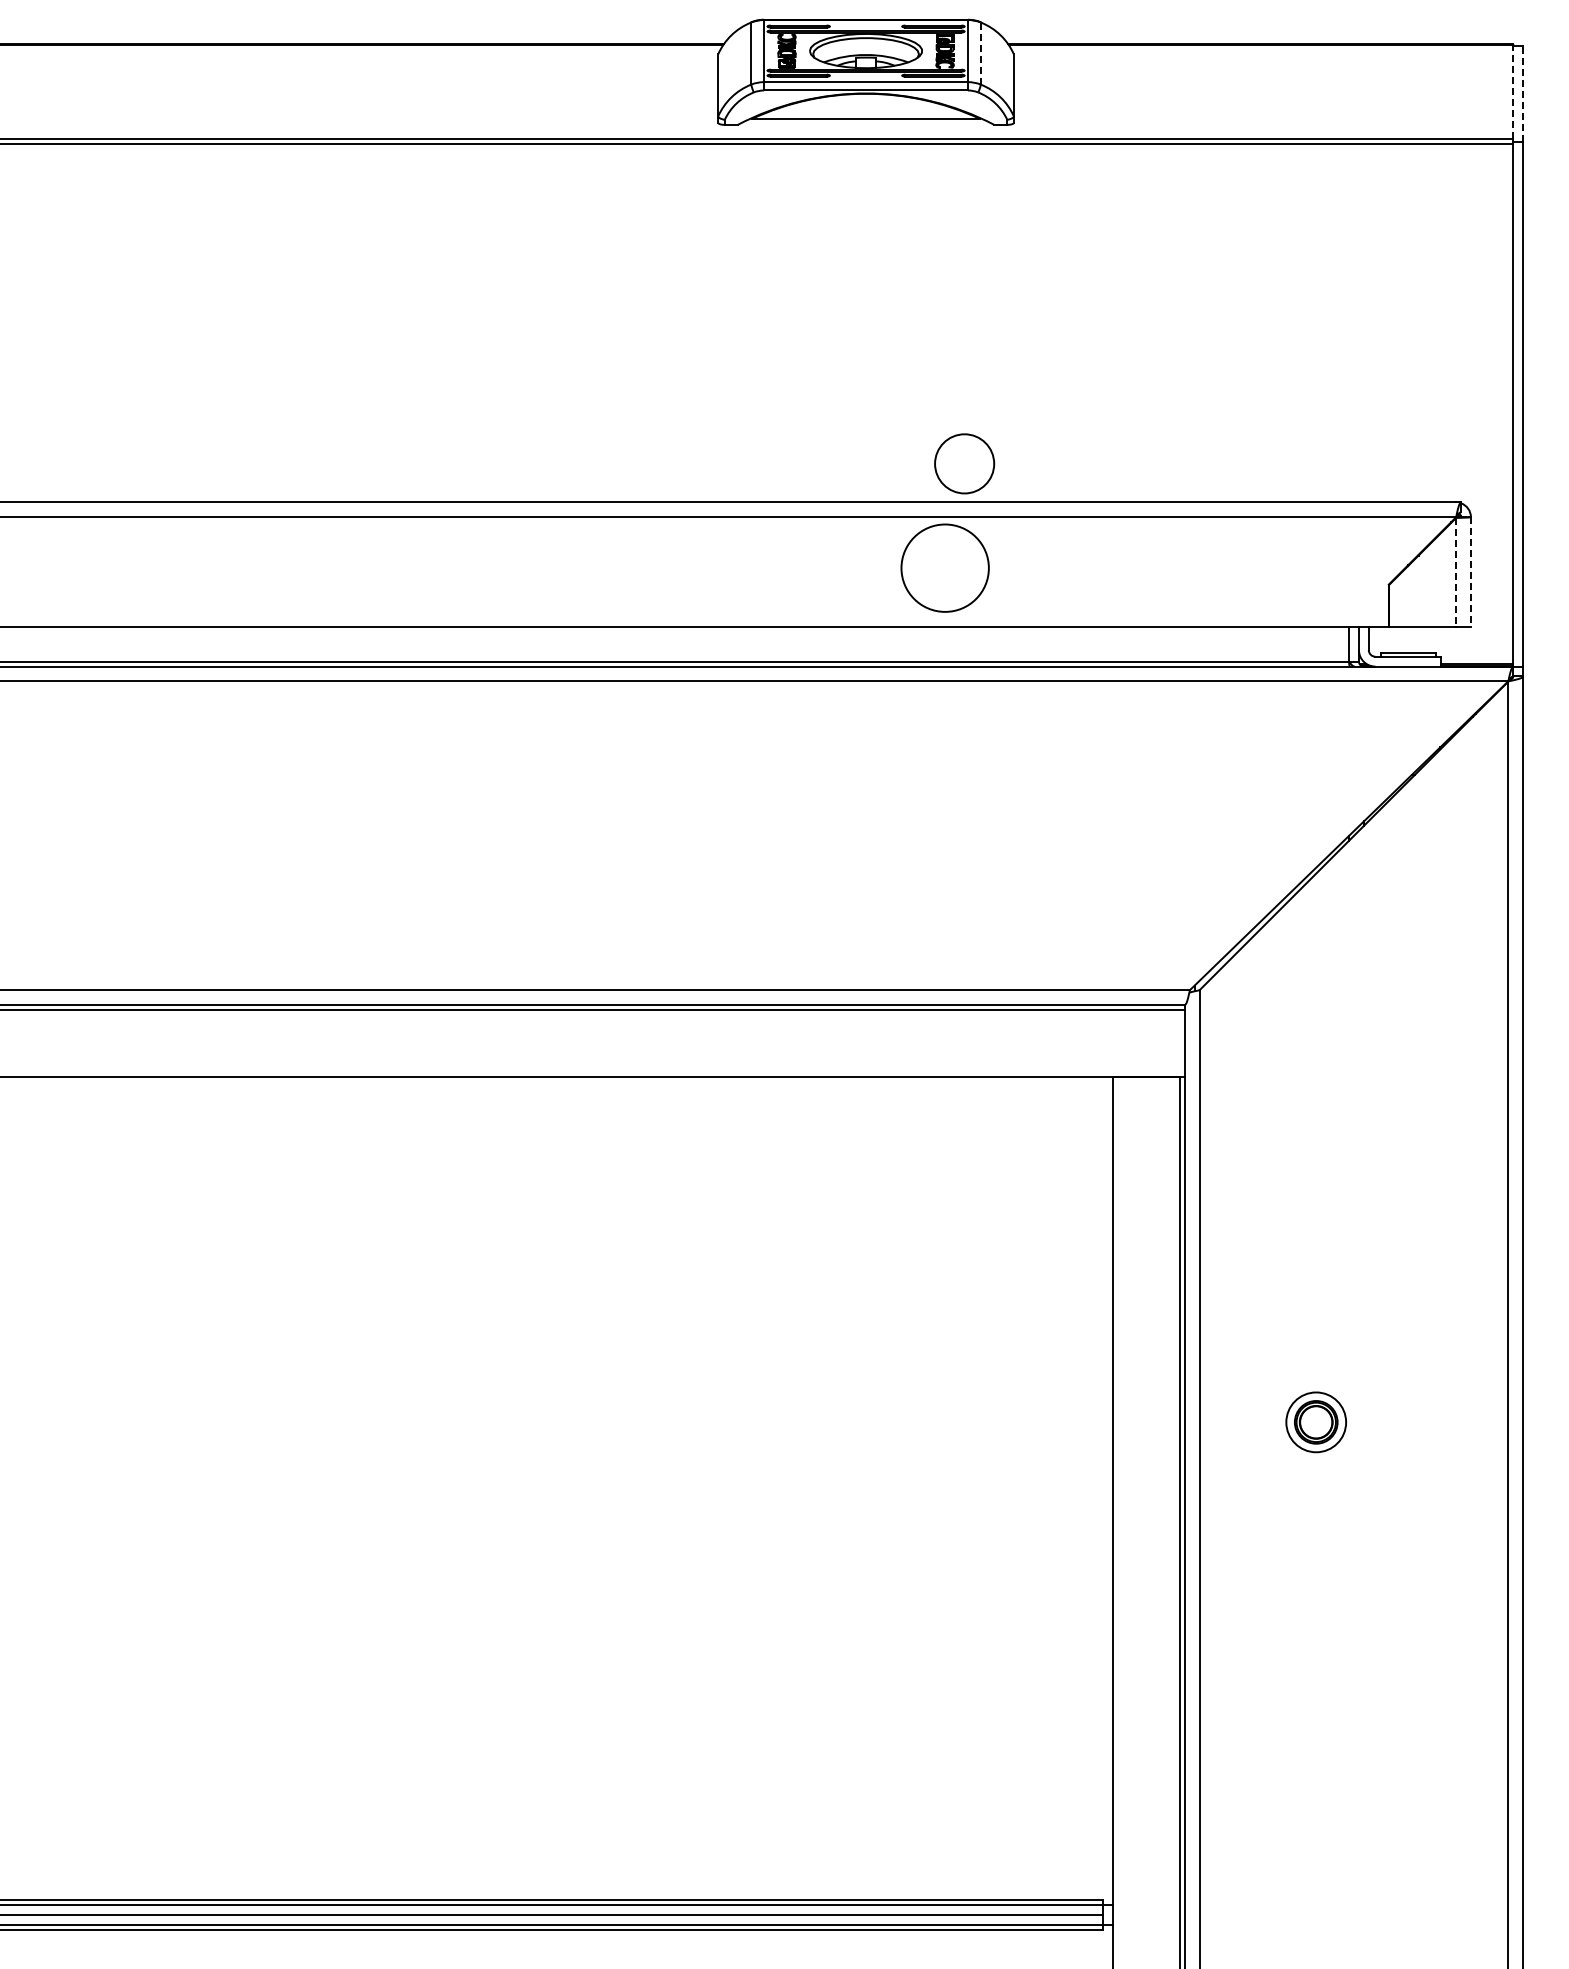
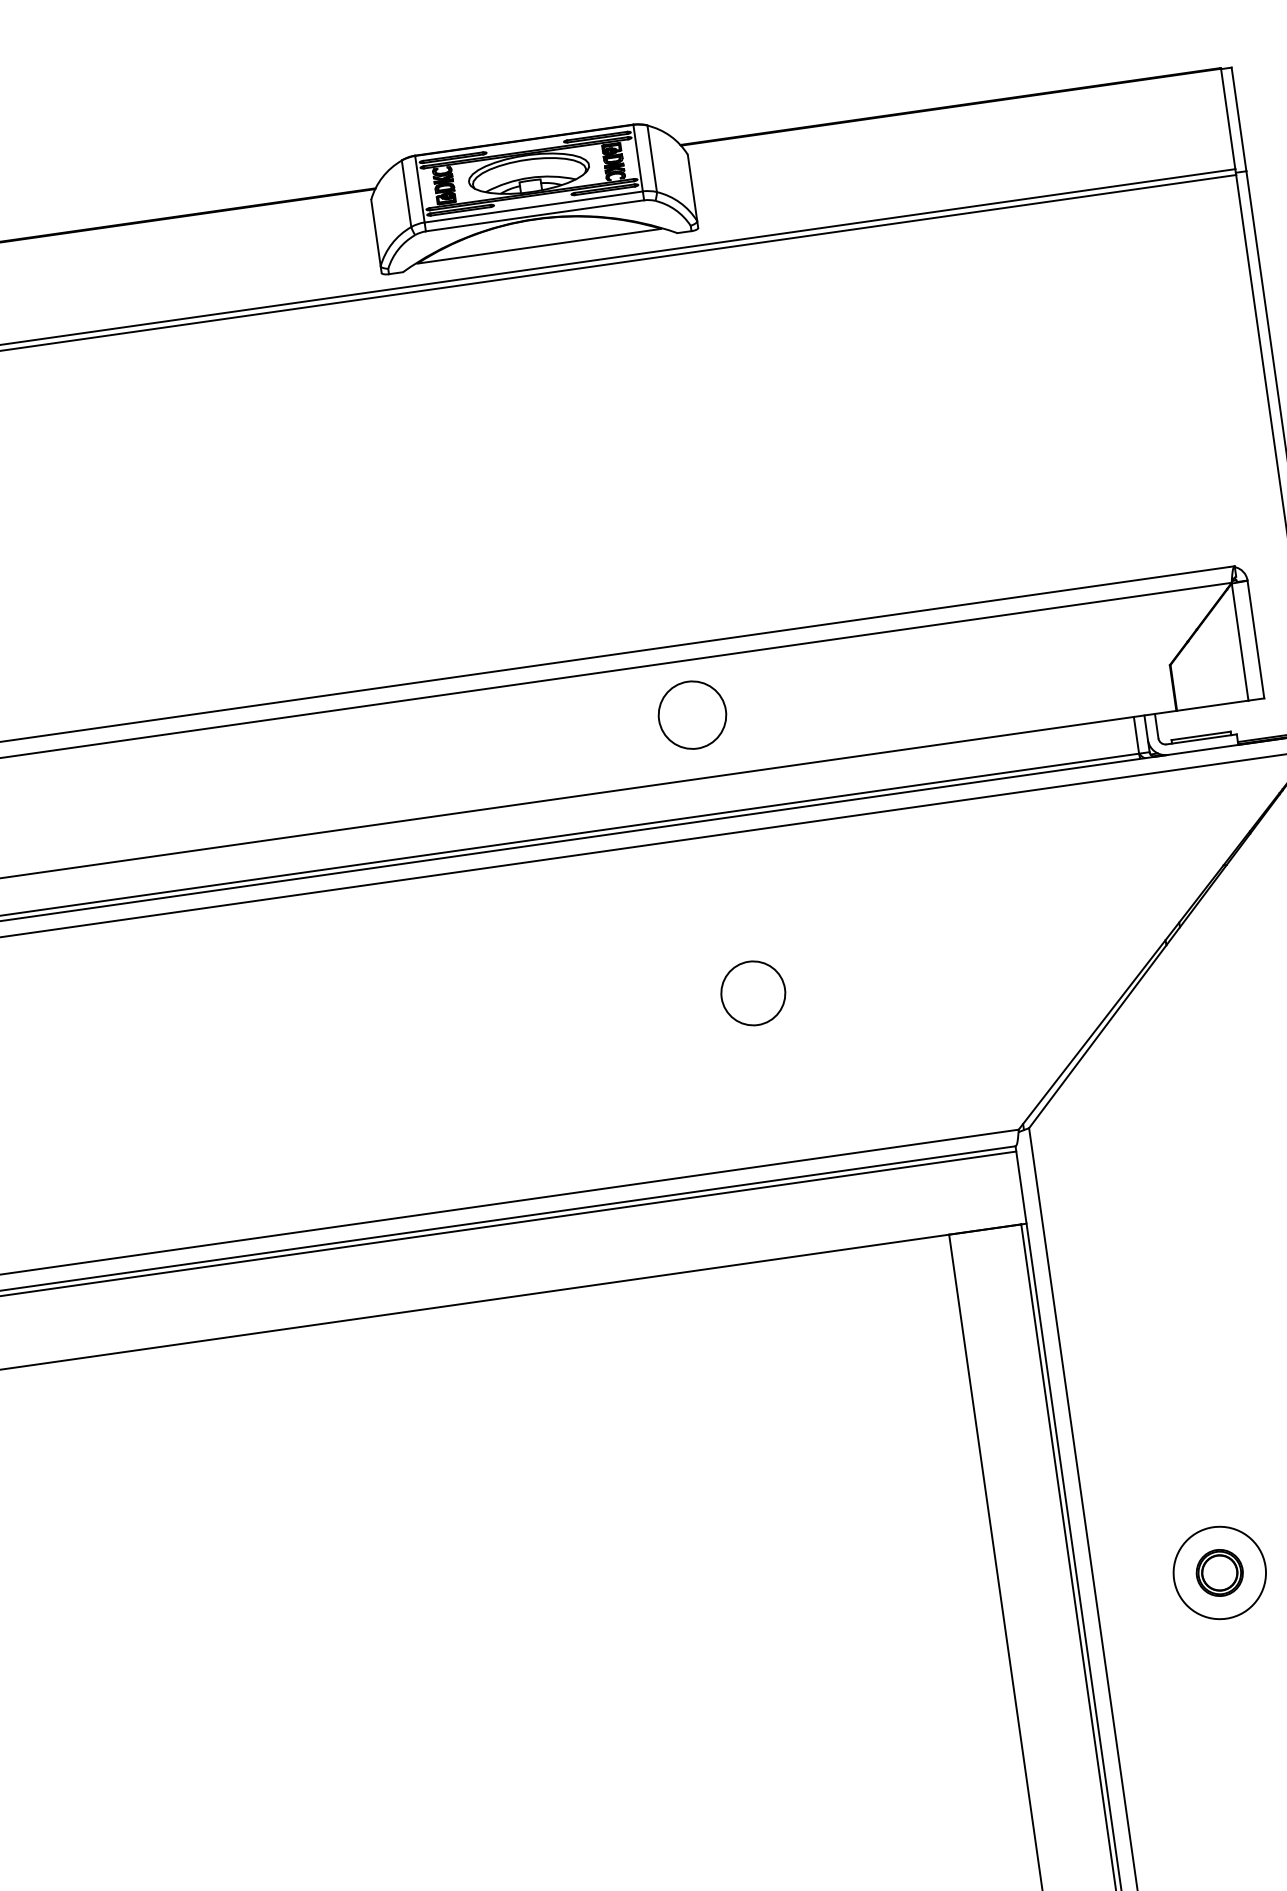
line: (980, 54) -> (652, 159), dashed -> solid
line: (1513, 92) -> (1228, 119), dashed -> solid
line: (1523, 93) -> (1239, 118), dashed -> solid
circle: (964, 463) -> (753, 993), moved
circle: (944, 567) -> (691, 714), size x0.71
line: (1456, 572) -> (1240, 641), dashed -> solid
line: (1470, 572) -> (1255, 639), dashed -> solid
circle: (1315, 1422) -> (1219, 1573), size x1.43

